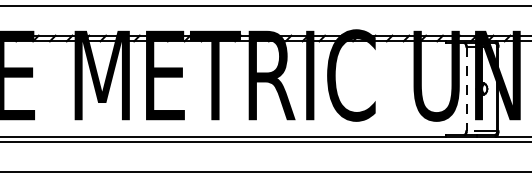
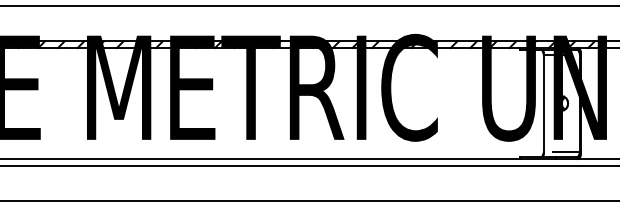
line: (466, 89) -> (543, 103), dashed -> solid

